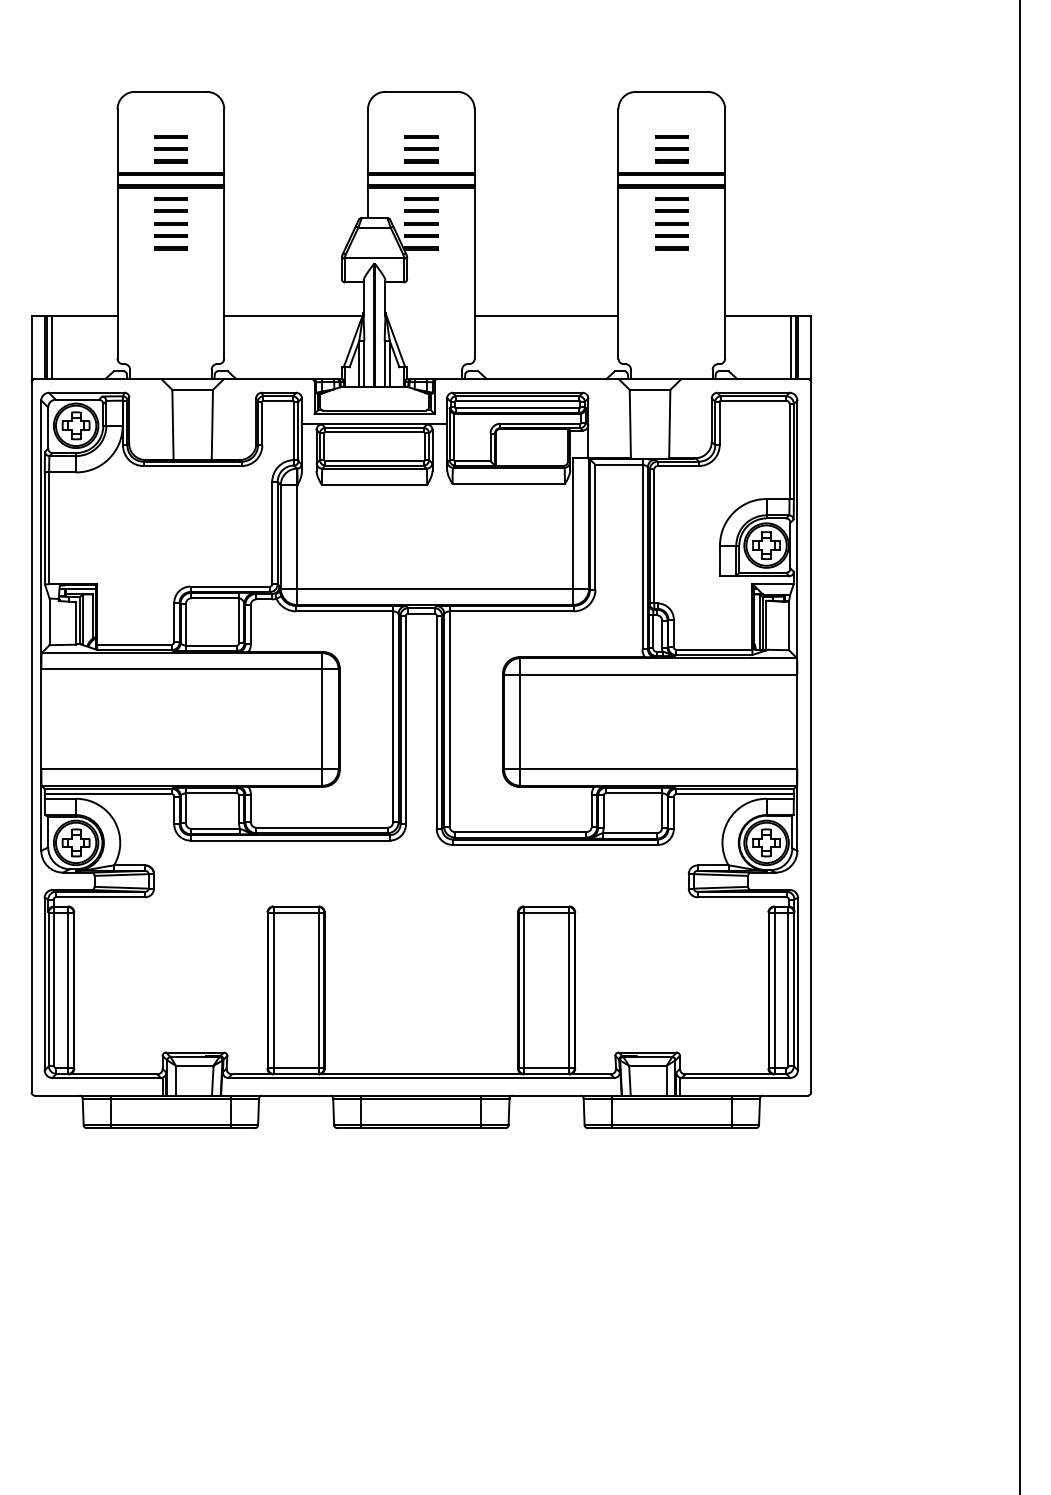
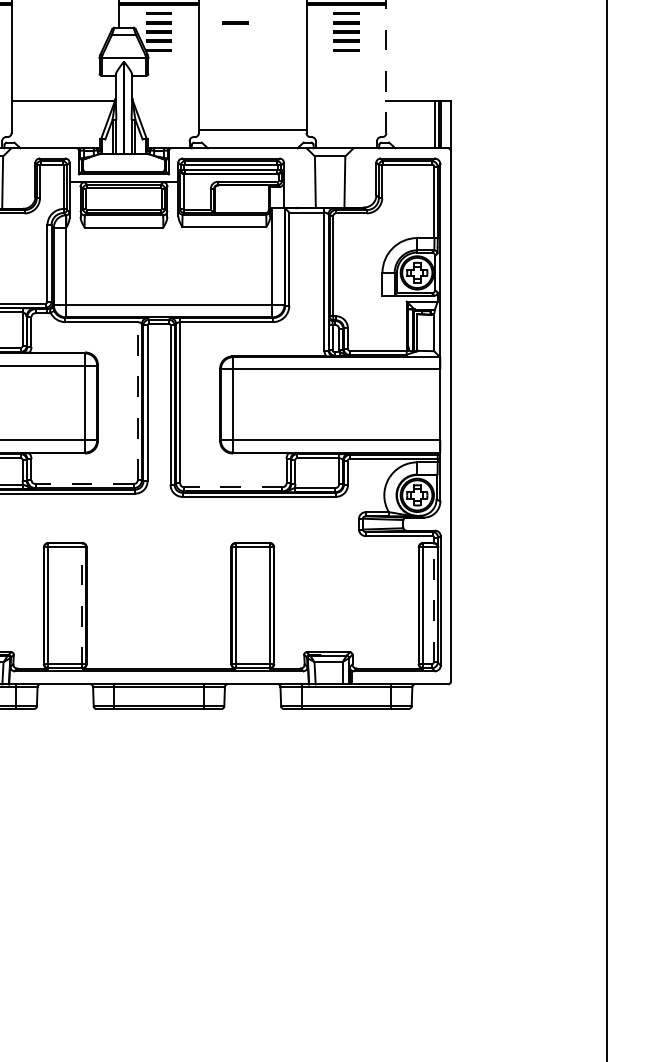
line: (523, 210) -> (235, 22), added
line: (725, 273) -> (386, 69), solid -> dashed
line: (546, 316) -> (252, 129), moved
line: (393, 713) -> (138, 398), solid -> dashed
line: (322, 827) -> (85, 483), solid -> dashed
line: (520, 832) -> (233, 487), solid -> dashed
line: (788, 986) -> (433, 602), solid -> dashed
line: (318, 989) -> (82, 605), solid -> dashed

